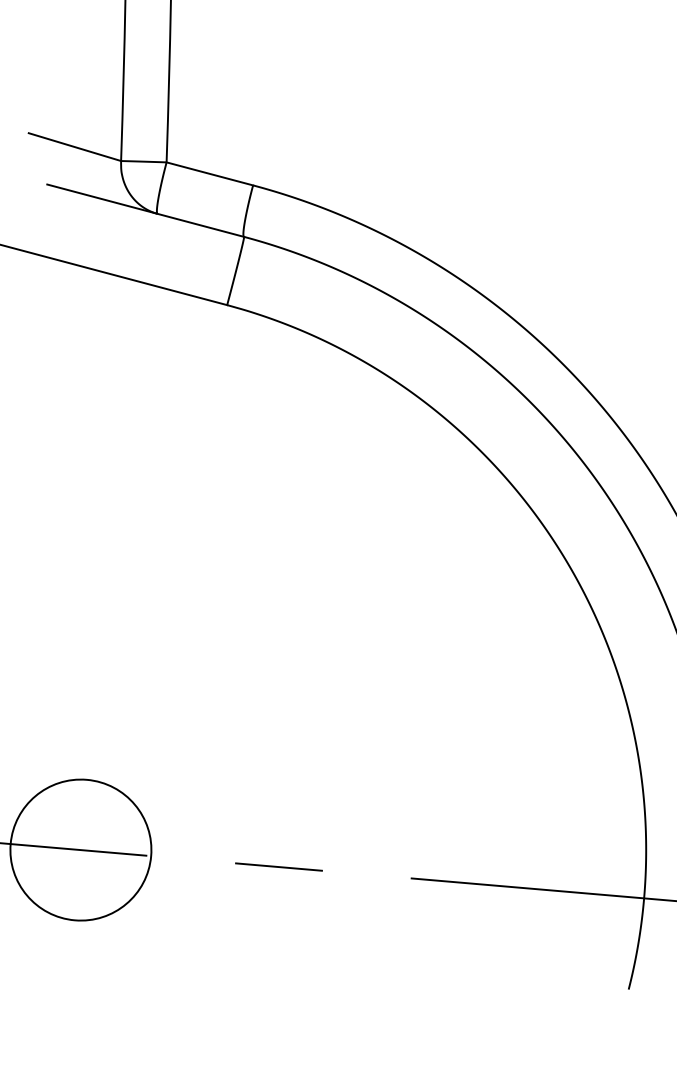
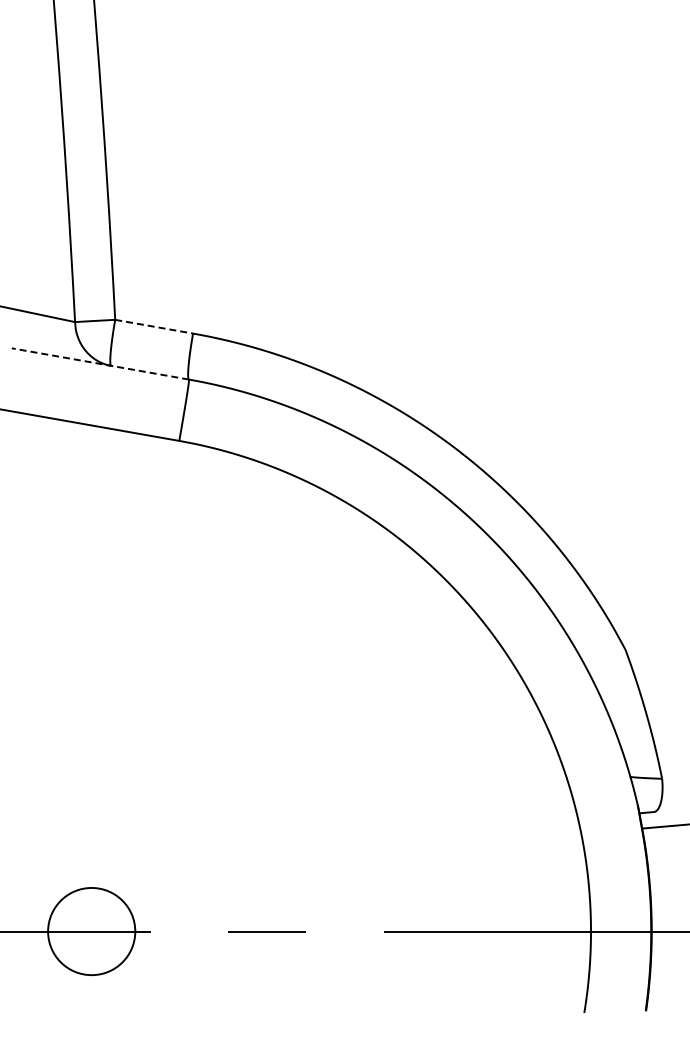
line: (210, 173) -> (154, 326), solid -> dashed
line: (145, 210) -> (100, 363), solid -> dashed
circle: (80, 850) -> (91, 931), size x0.7

